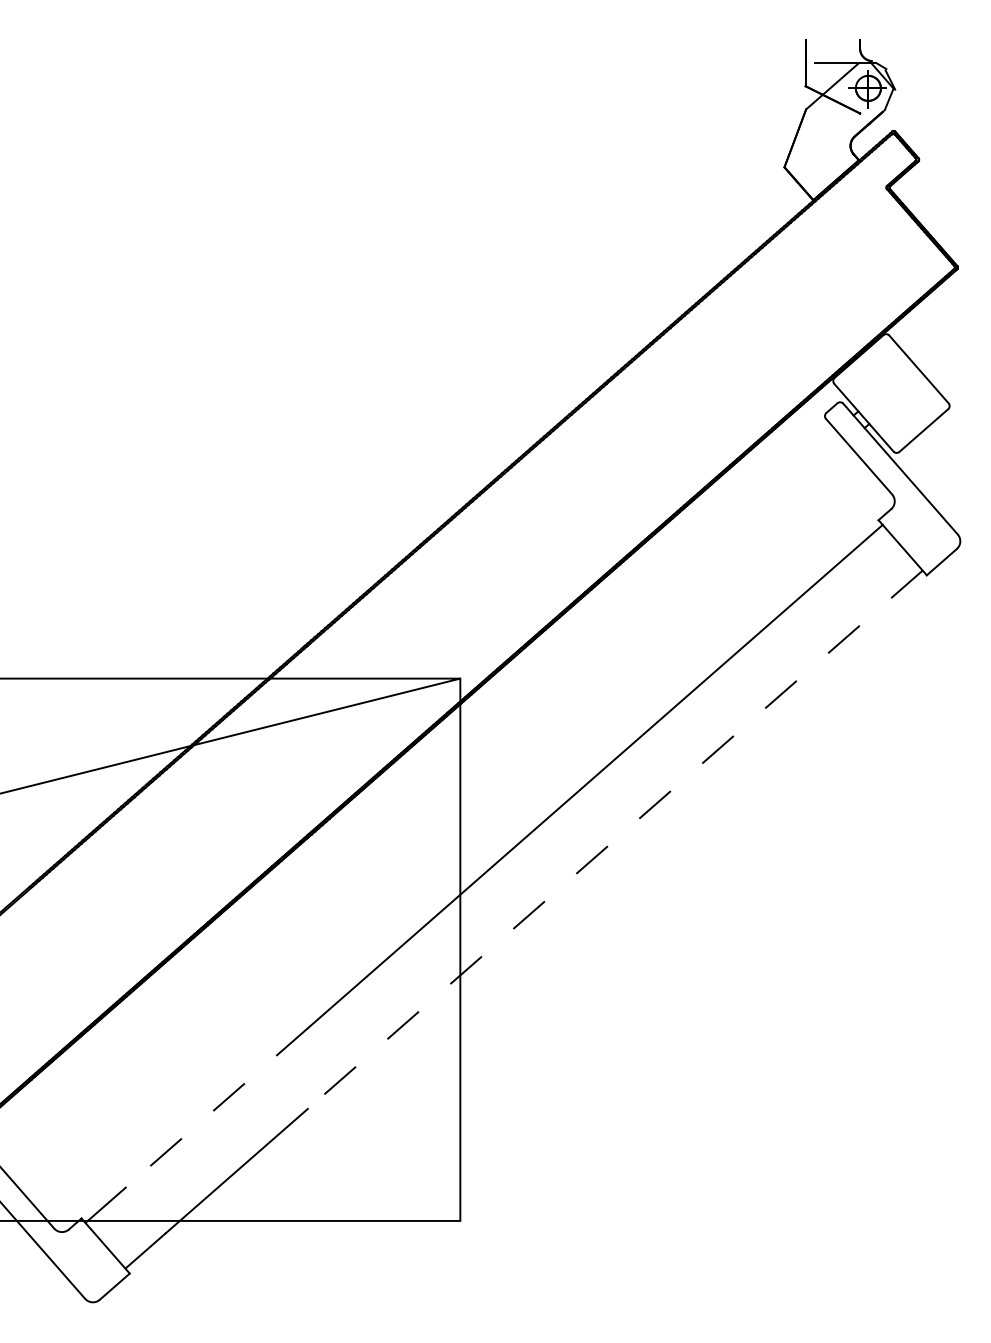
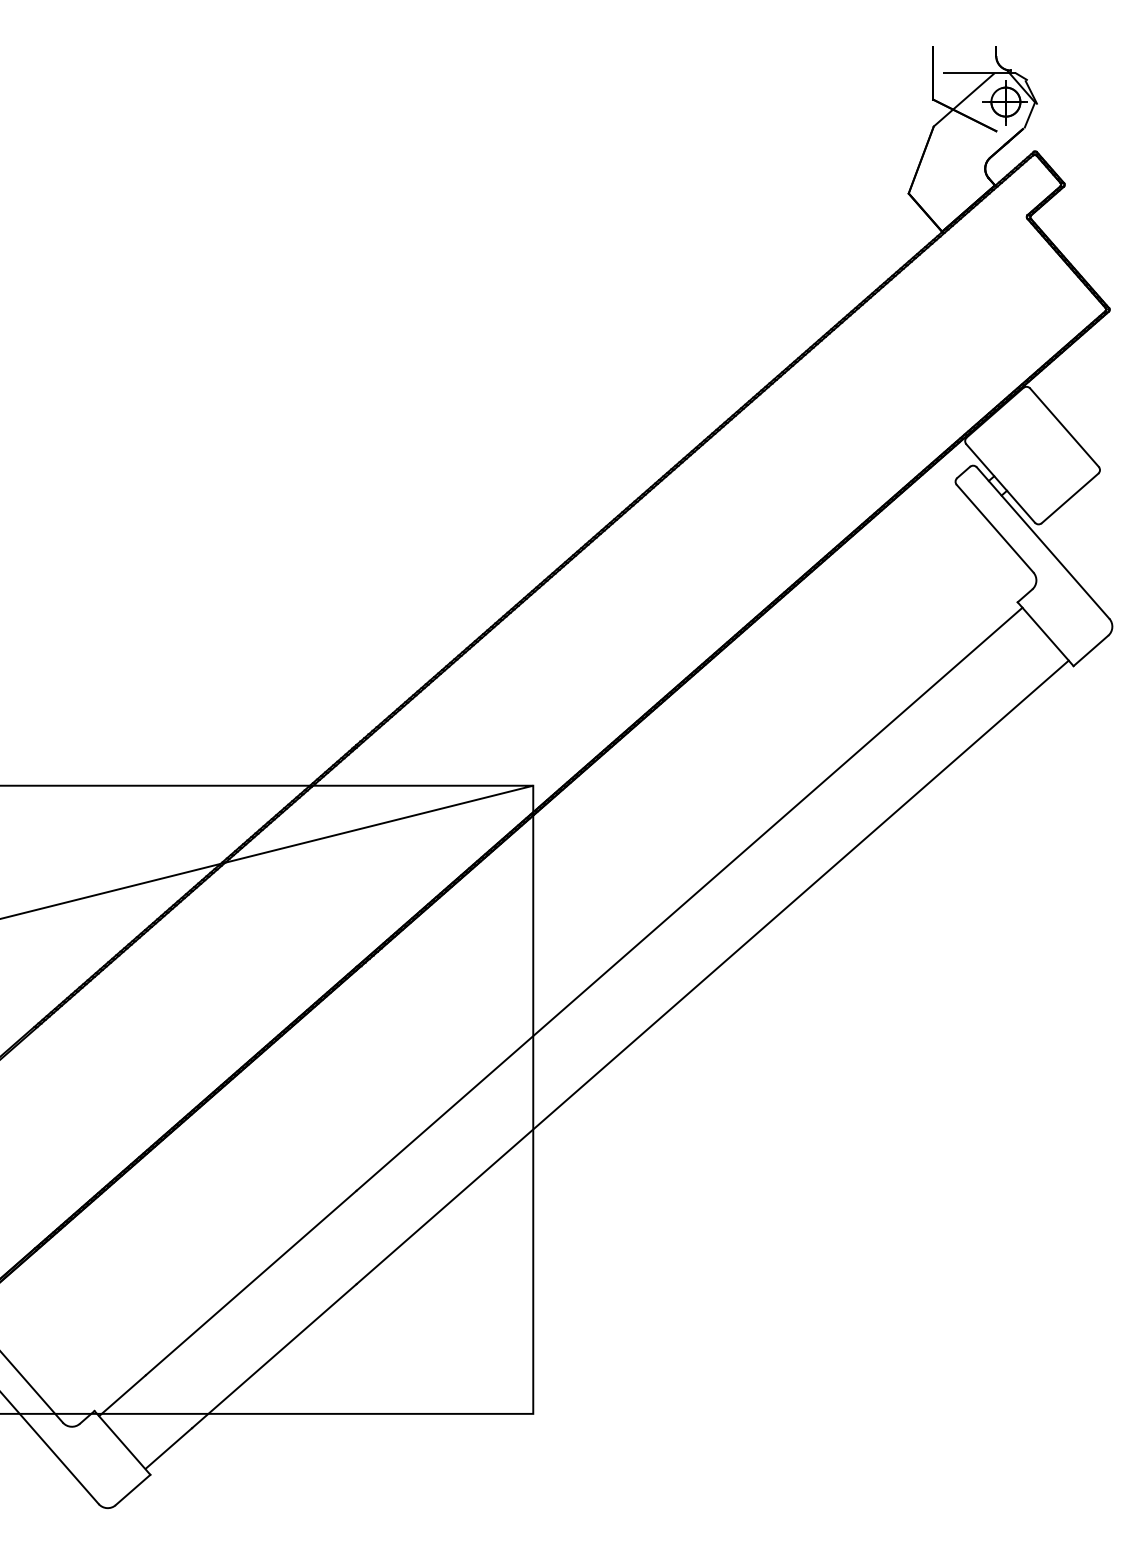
line: (615, 839) -> (712, 972), dashed -> solid
line: (216, 1108) -> (250, 1283), dashed -> solid

